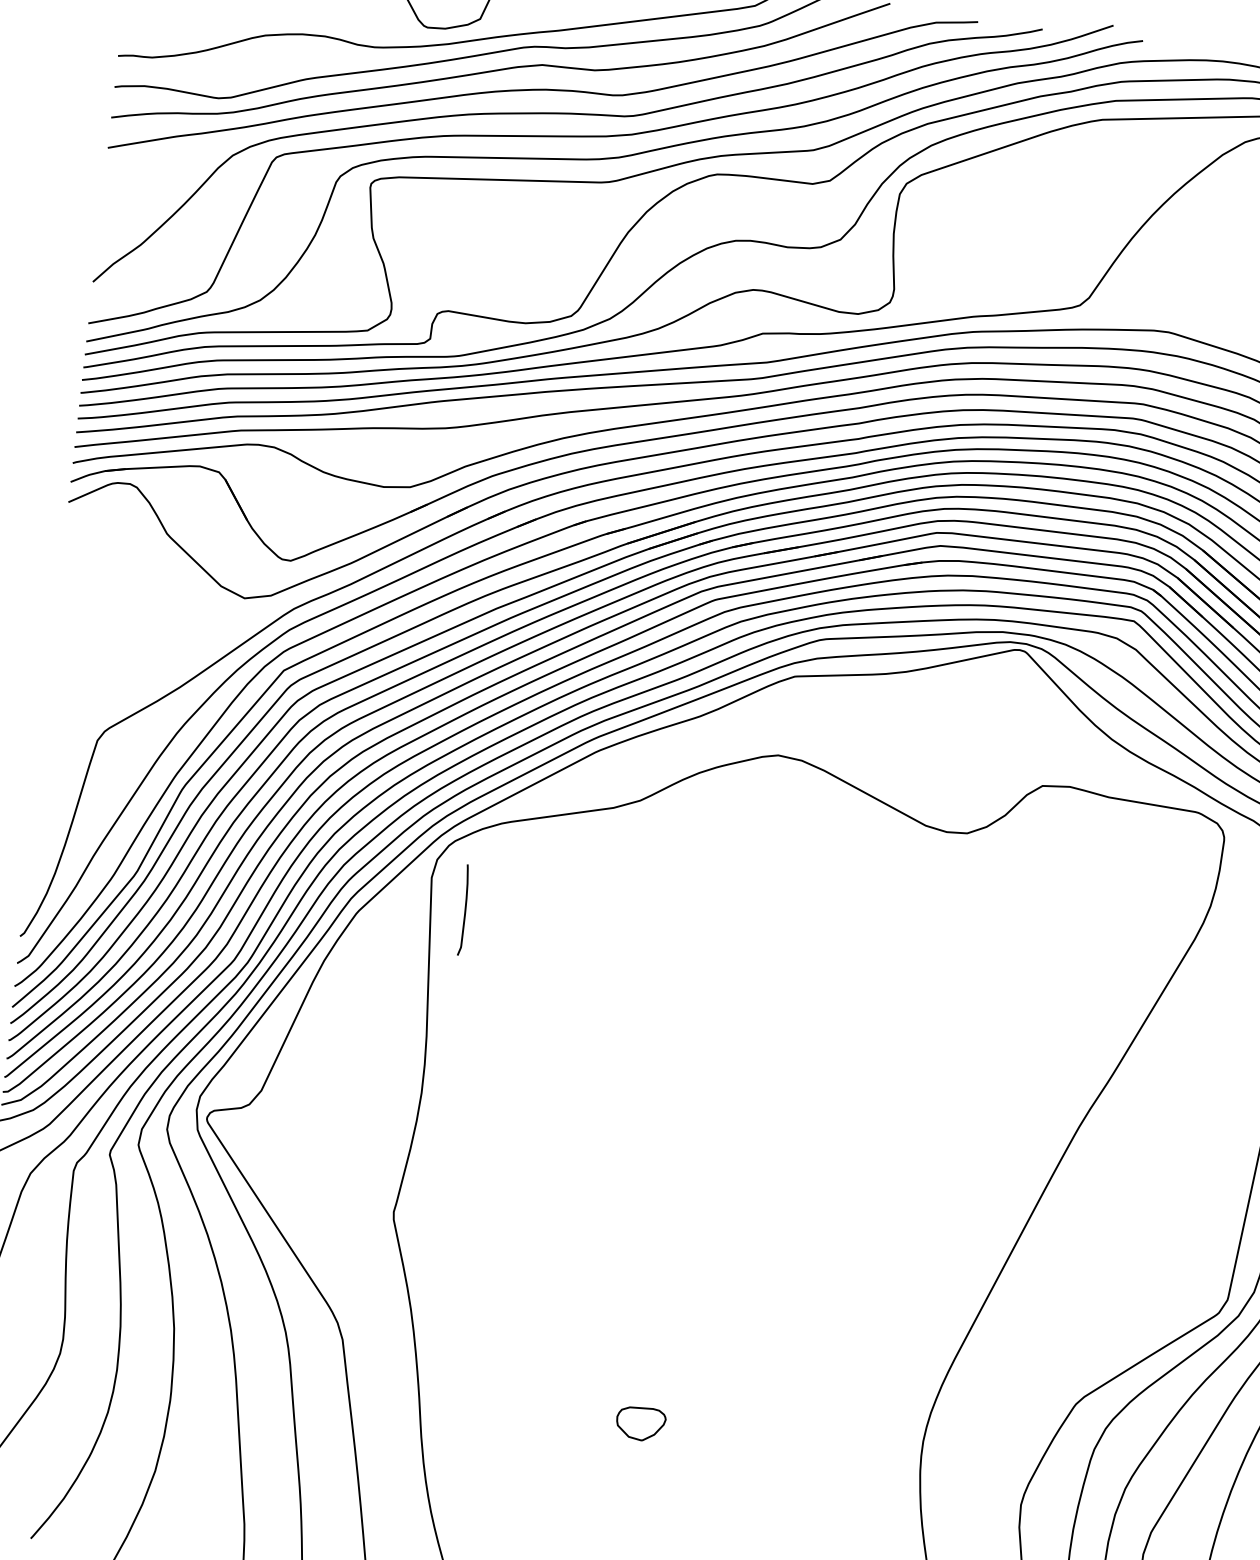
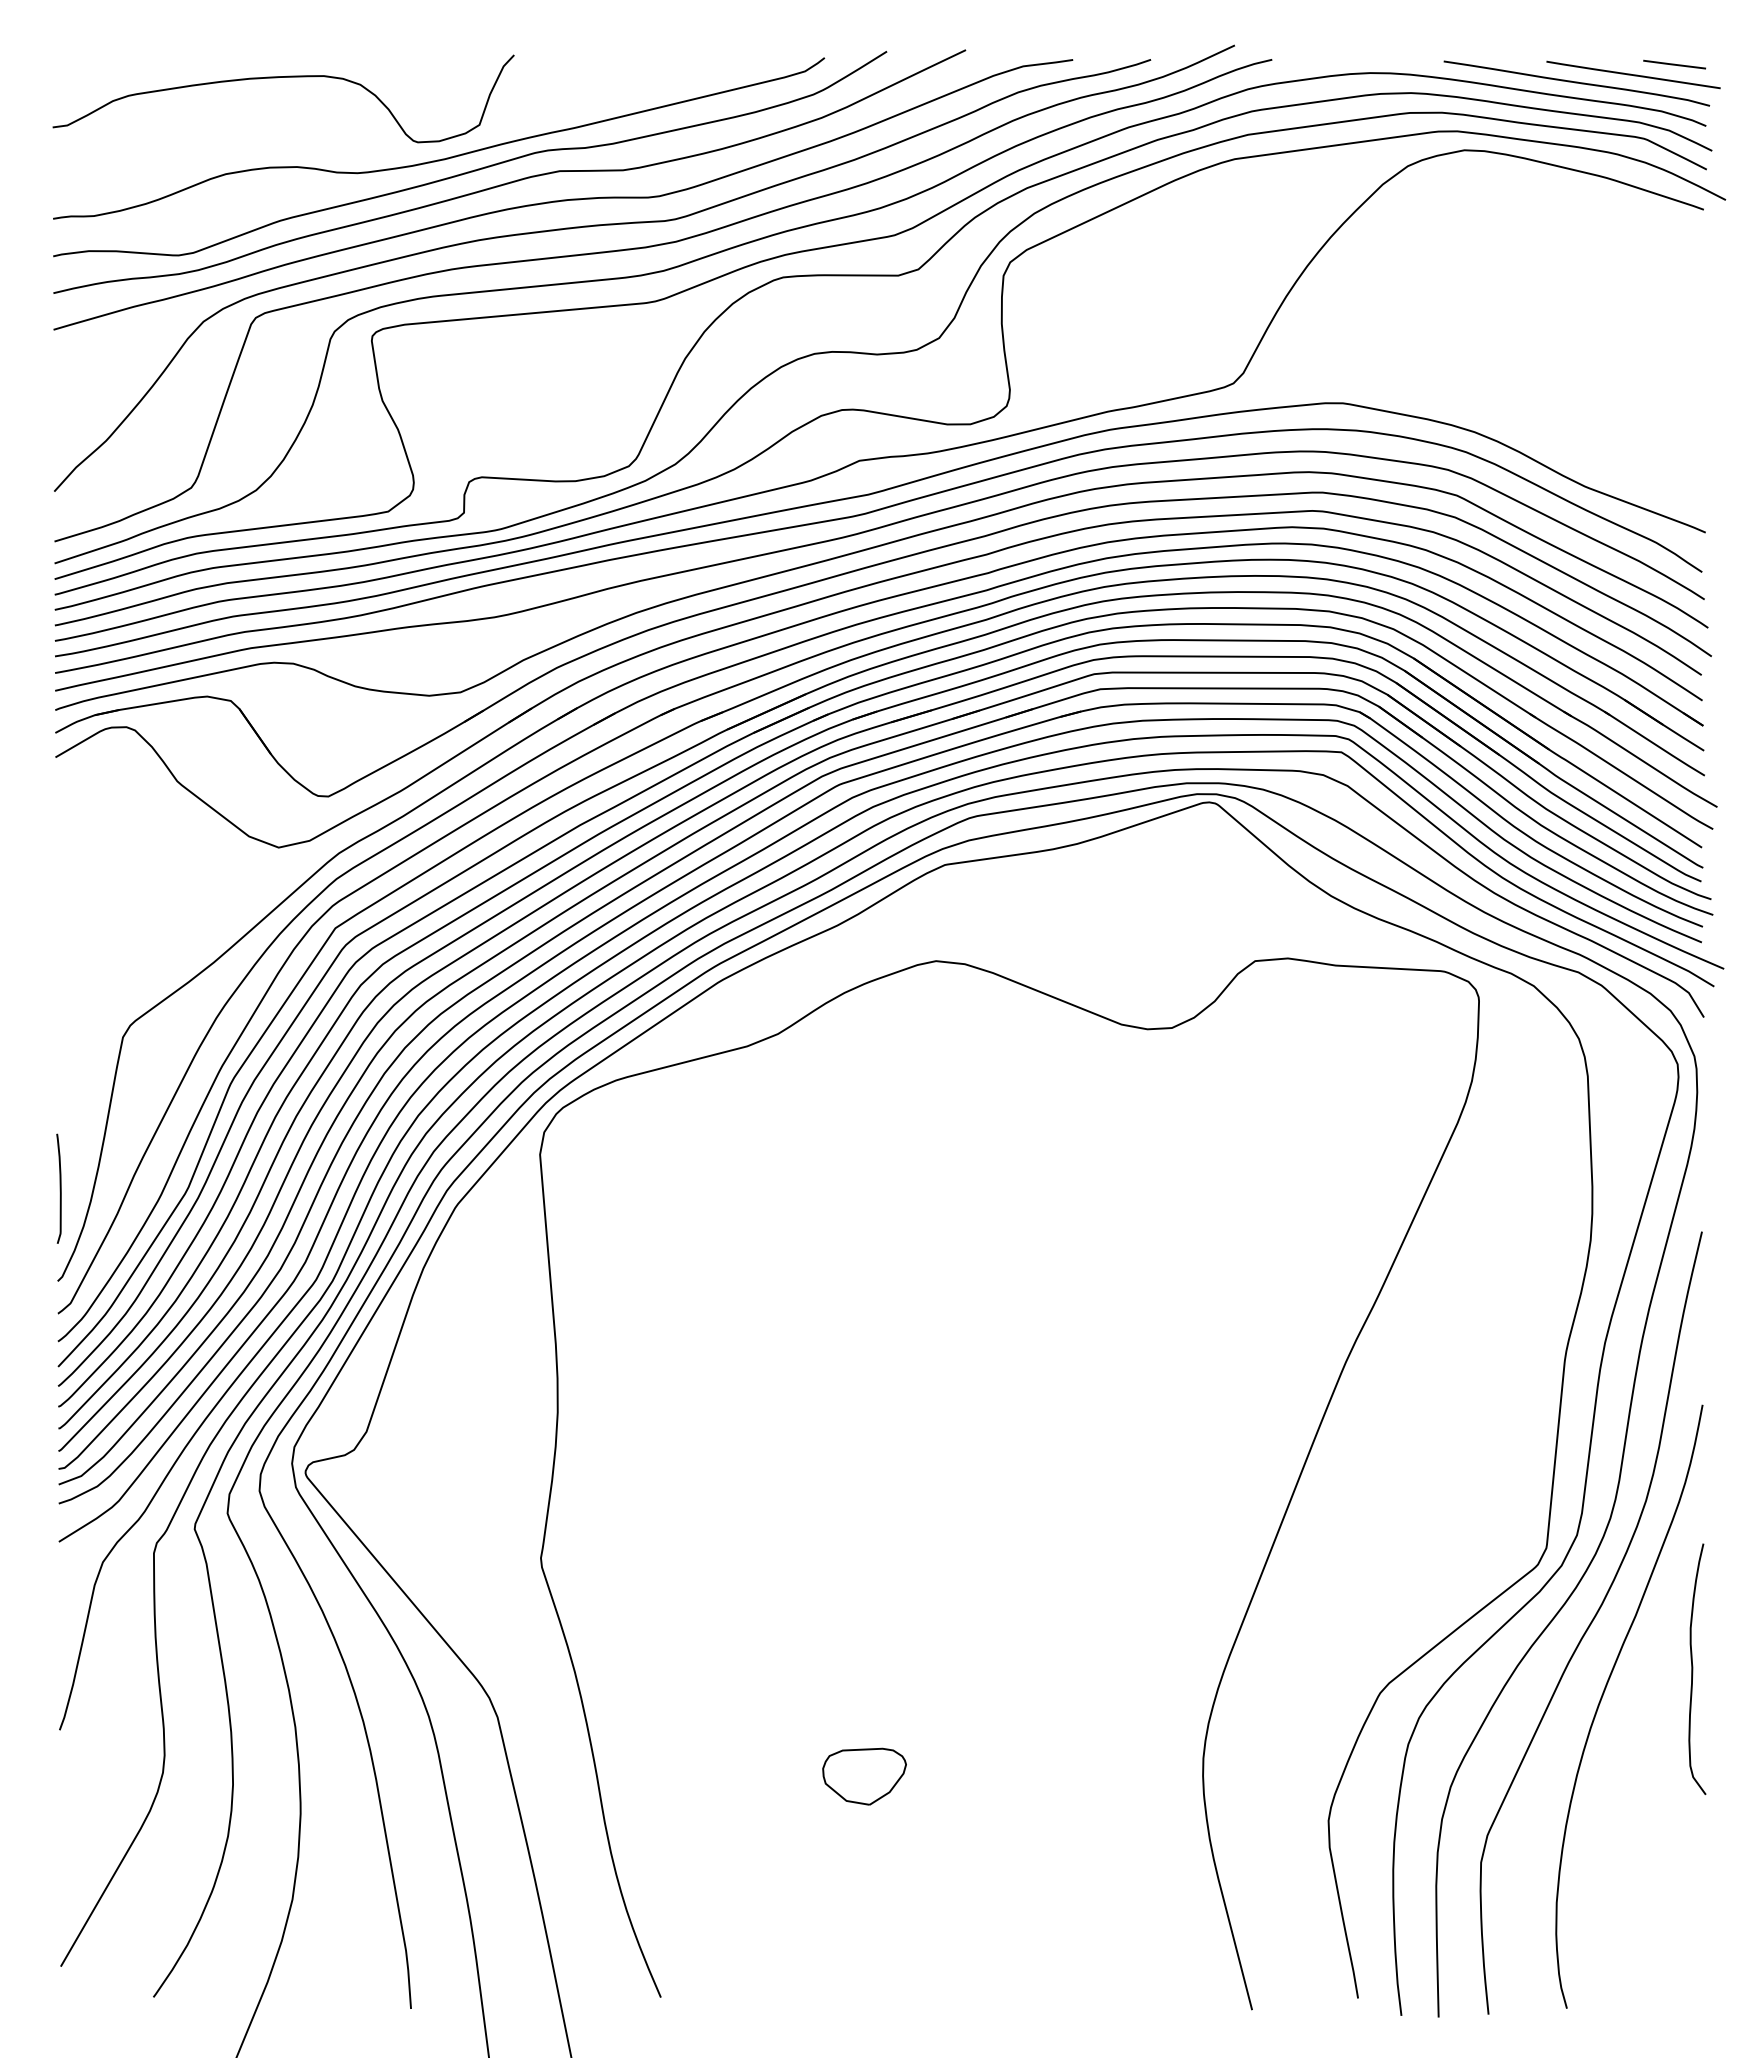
curve: (464, 909) -> (59, 1188), moved
part: (640, 1423) -> (864, 1776), size x1.43

